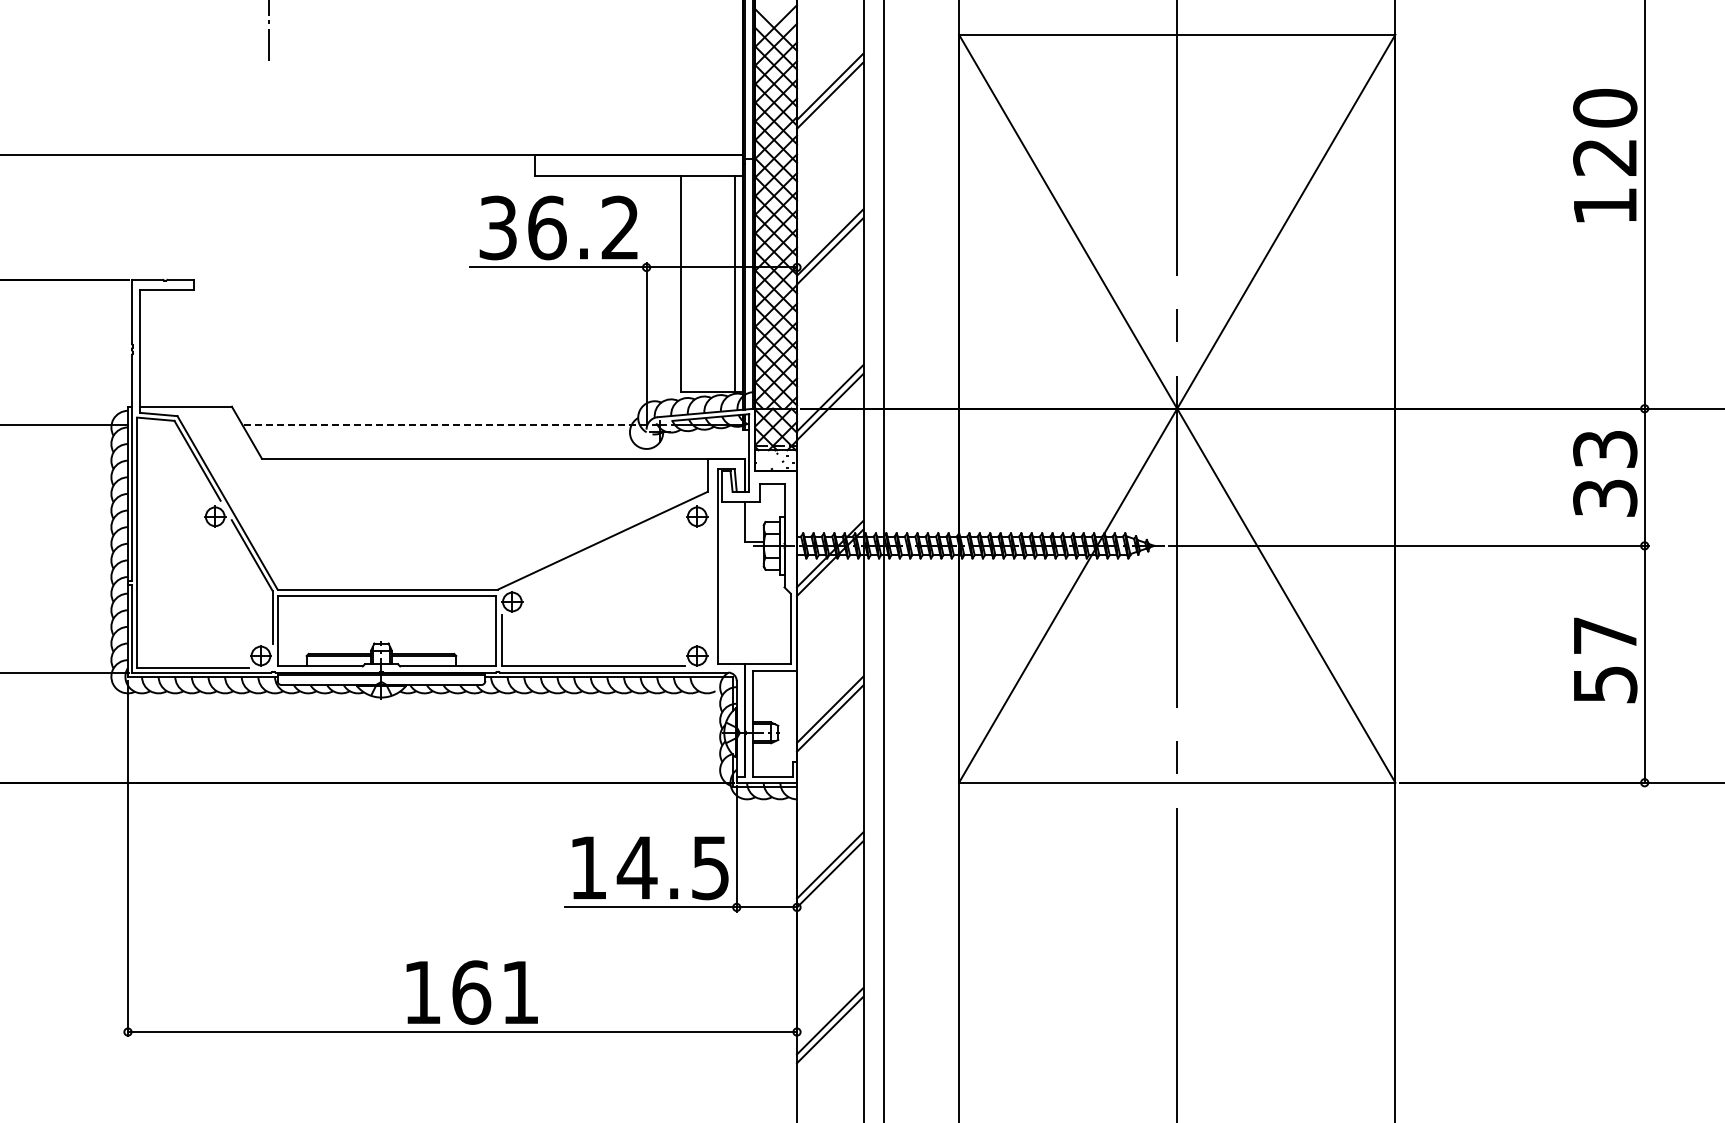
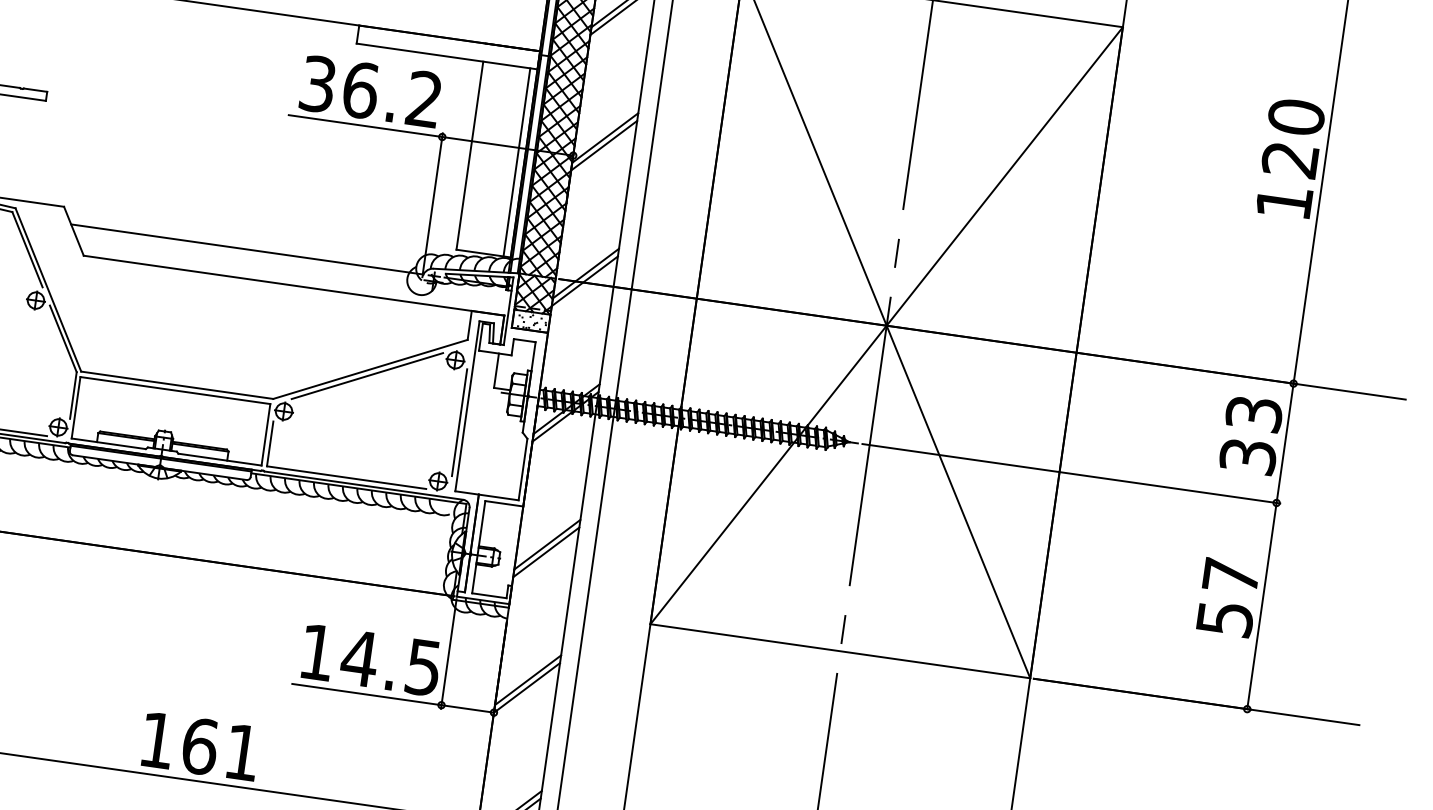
line: (444, 425) -> (246, 249), dashed -> solid
line: (600, 548) -> (367, 375), added
line: (711, 586) -> (459, 422), added

